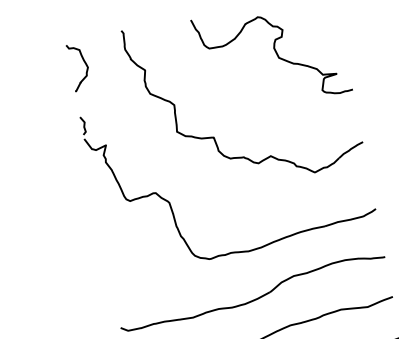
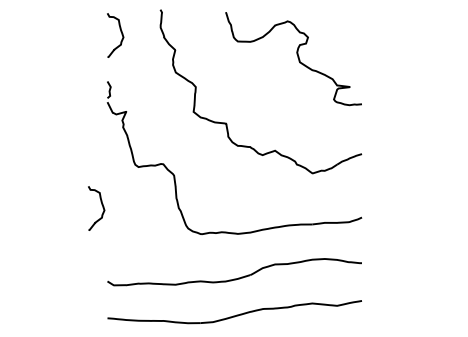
curve: (98, 249) -> (101, 205), added

